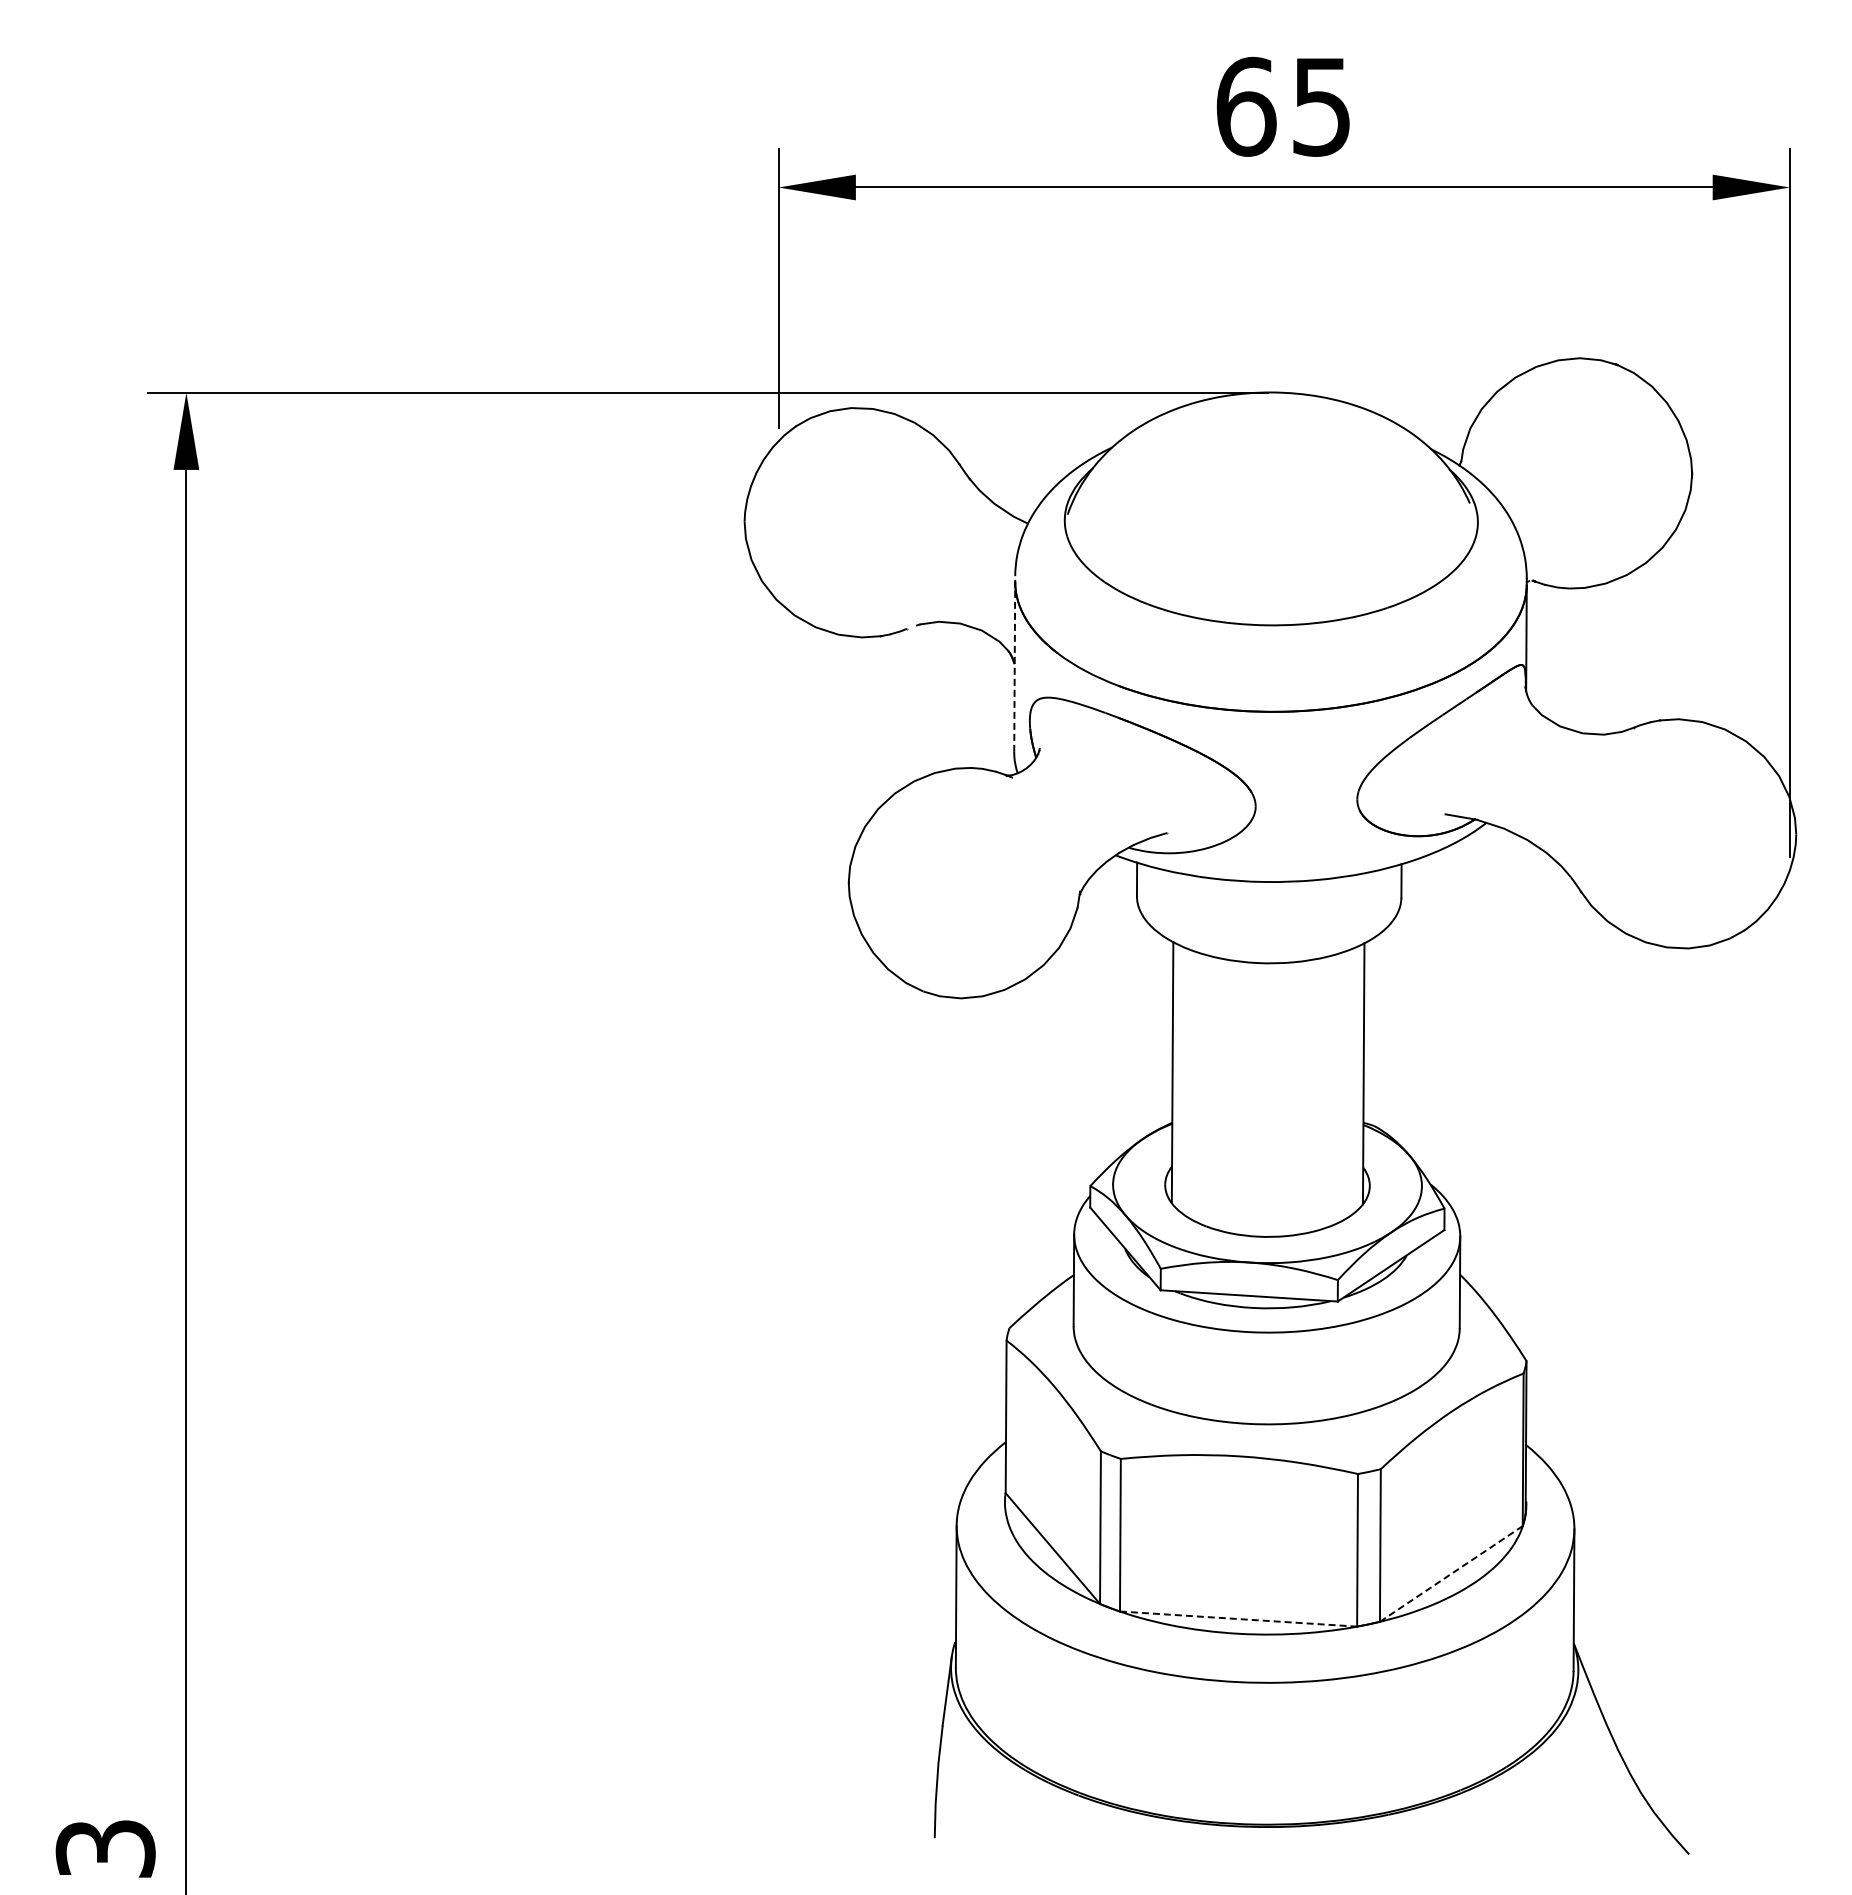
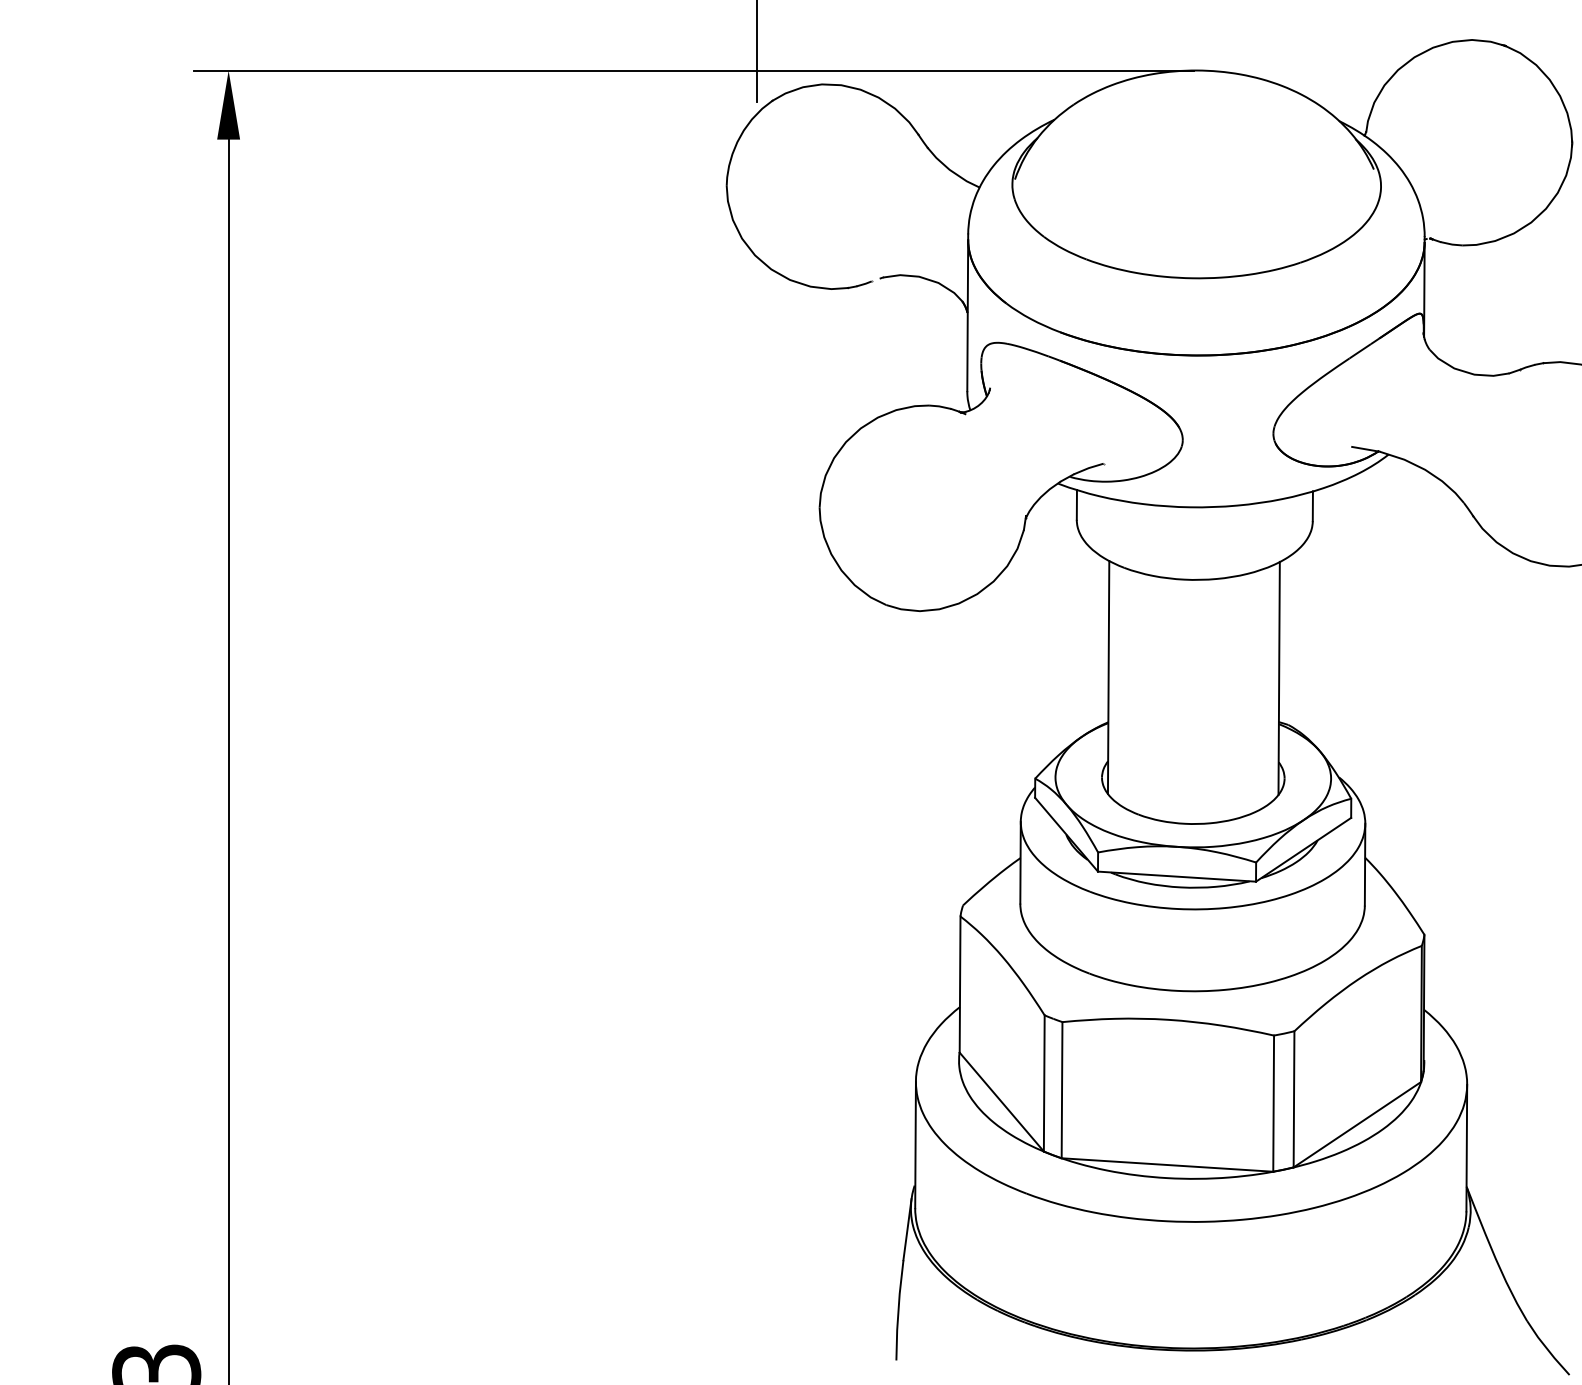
line: (1014, 664) -> (967, 313), dashed -> solid
line: (1451, 1573) -> (1357, 1124), dashed -> solid
line: (1238, 1619) -> (1167, 1165), dashed -> solid

